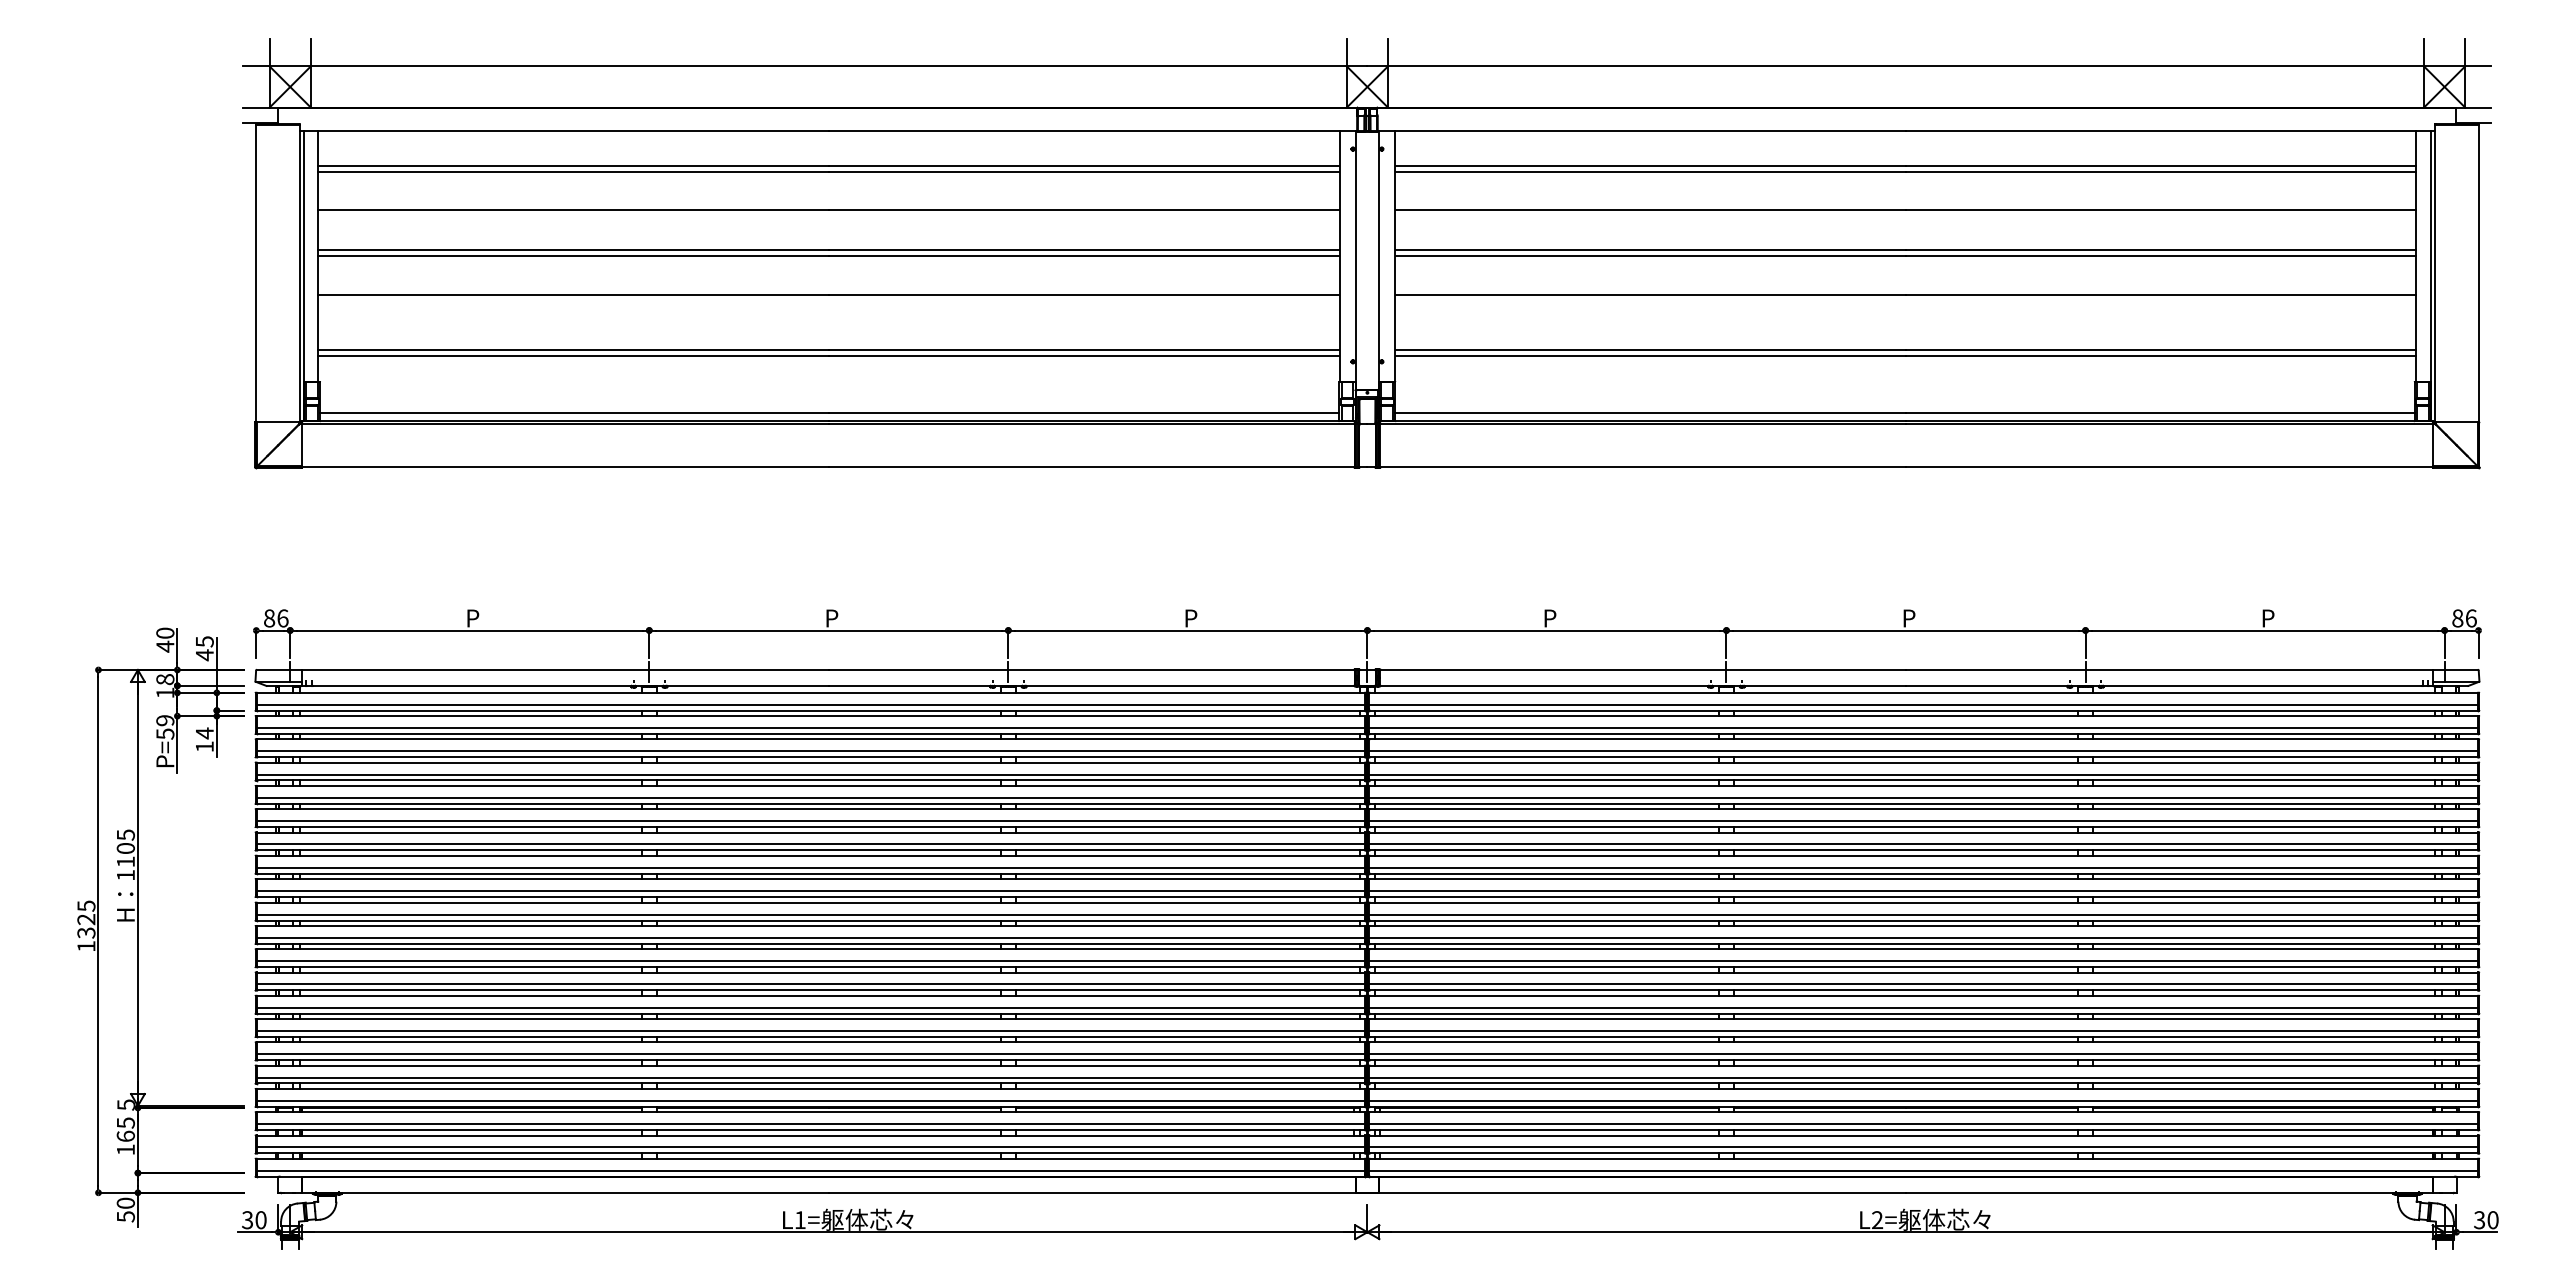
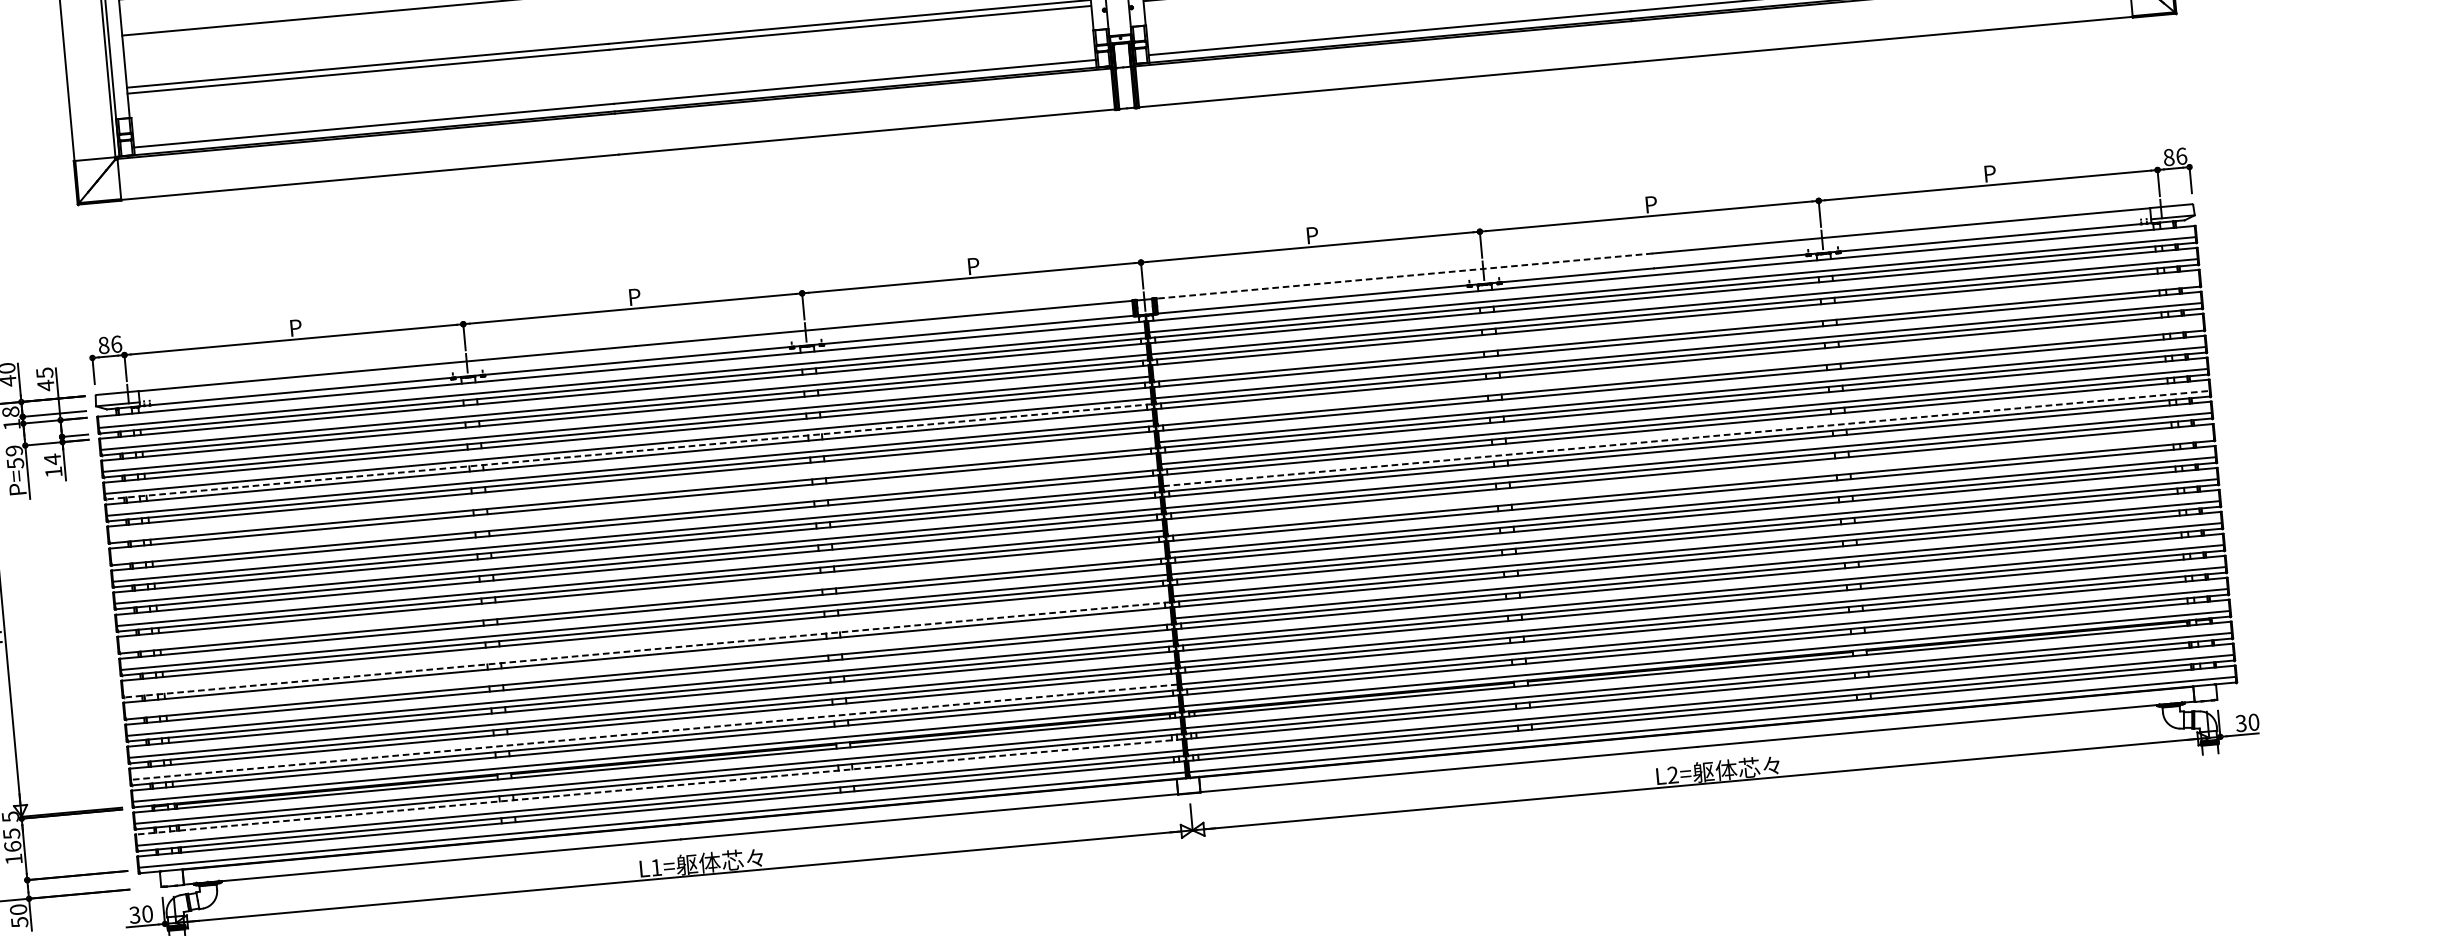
line: (1643, 669) -> (1404, 275), solid -> dashed
line: (1923, 751) -> (1676, 328), removed
line: (810, 780) -> (628, 451), solid -> dashed
line: (1923, 797) -> (1680, 372), removed
line: (810, 821) -> (631, 490), removed
line: (810, 844) -> (633, 512), removed
line: (1924, 867) -> (1687, 438), solid -> dashed
line: (1923, 914) -> (1690, 482), removed
line: (810, 937) -> (641, 600), removed
line: (810, 984) -> (645, 644), removed
line: (810, 990) -> (646, 650), solid -> dashed
line: (810, 1007) -> (647, 666), removed
line: (810, 1077) -> (653, 732), solid -> dashed
line: (810, 1135) -> (658, 786), solid -> dashed

